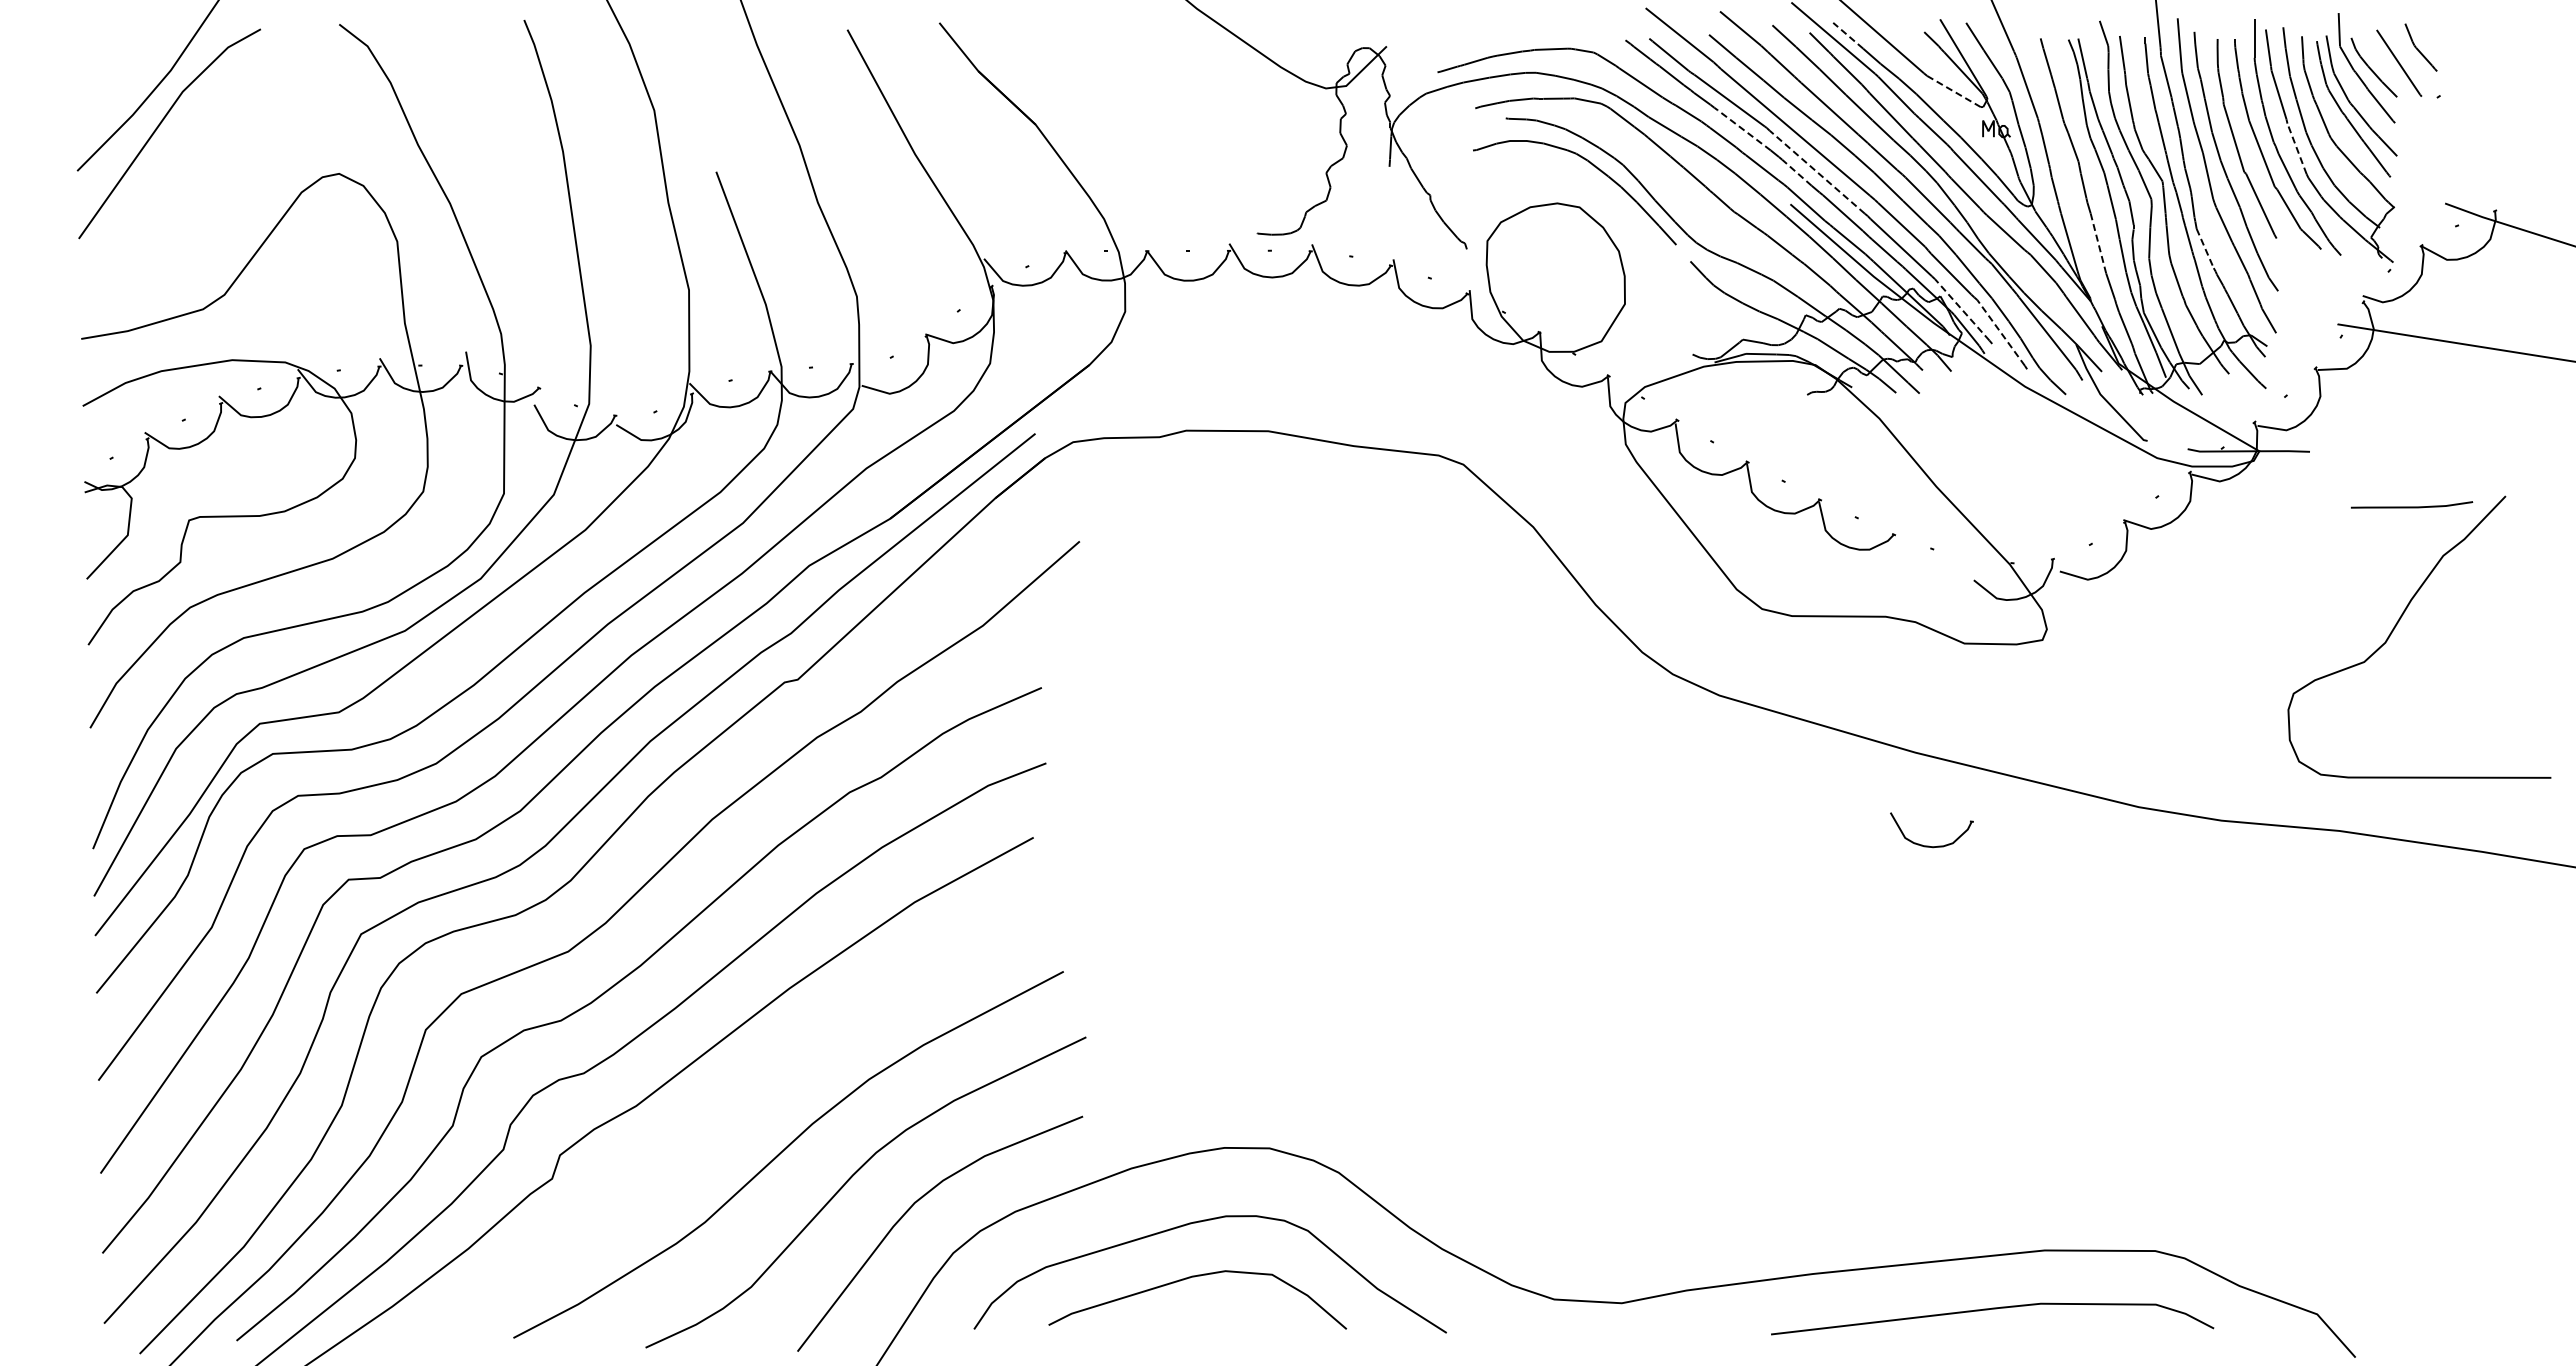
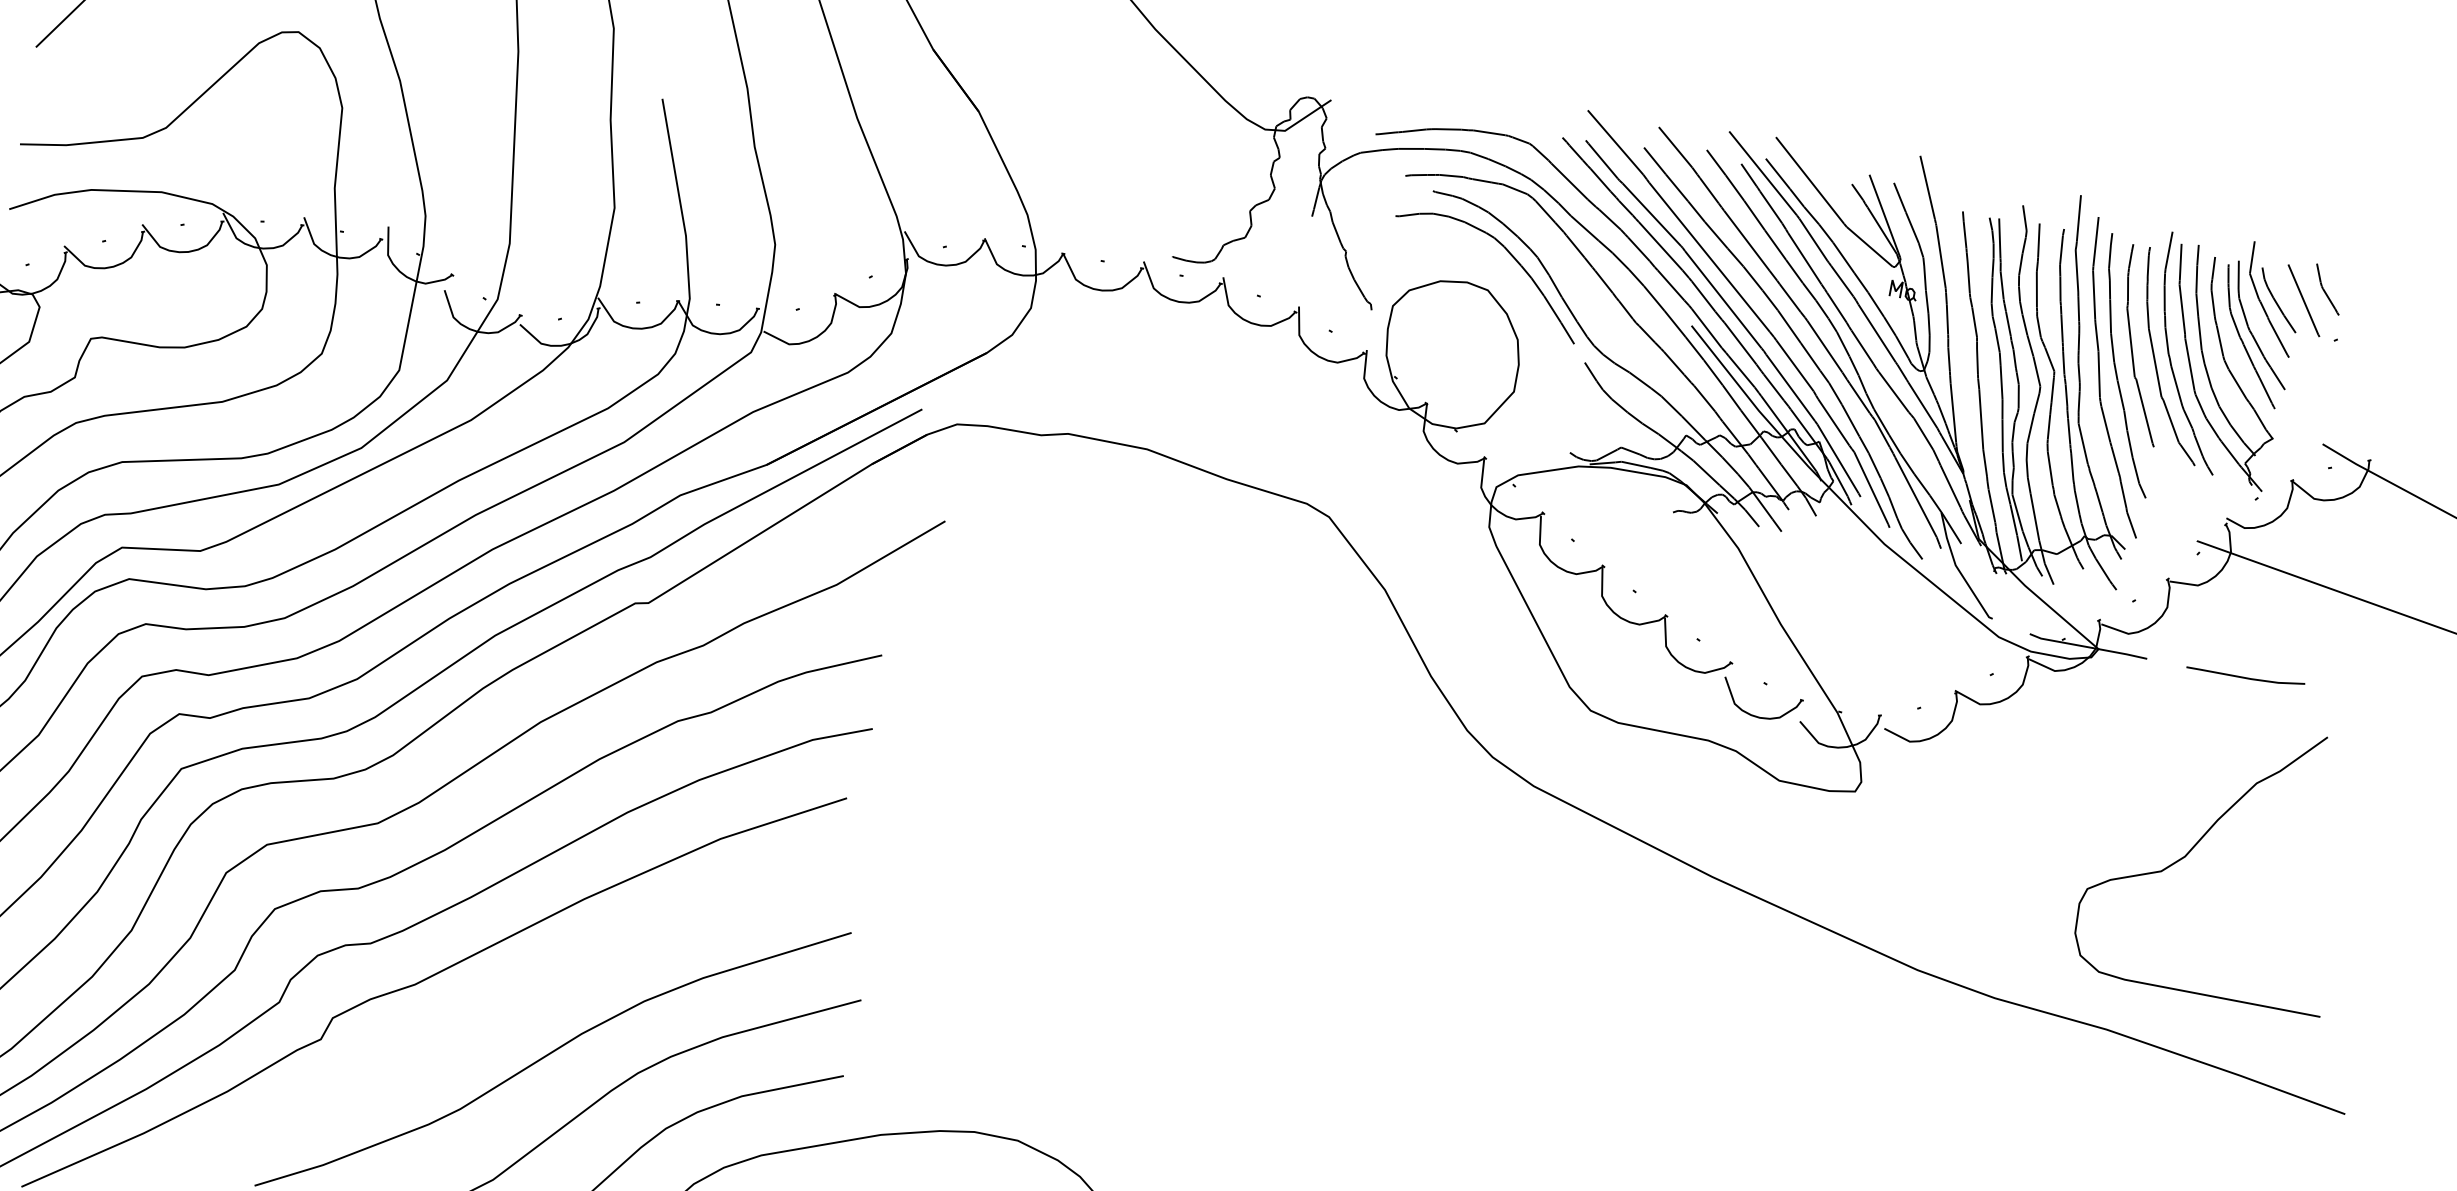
line: (1848, 35) -> (1778, 173), dashed -> solid
line: (1954, 91) -> (1870, 246), dashed -> solid
line: (1743, 130) -> (1659, 246), dashed -> solid
line: (2296, 148) -> (2189, 364), dashed -> solid
line: (1816, 171) -> (1722, 298), dashed -> solid
line: (1796, 172) -> (1703, 296), dashed -> solid
line: (2098, 243) -> (1981, 419), dashed -> solid
line: (2205, 248) -> (2083, 443), dashed -> solid
line: (1961, 309) -> (1837, 458), dashed -> solid
line: (2001, 333) -> (1871, 488), dashed -> solid
curve: (2412, 506) -> (2246, 677), moved
part: (1929, 845) -> (1756, 715), moved

